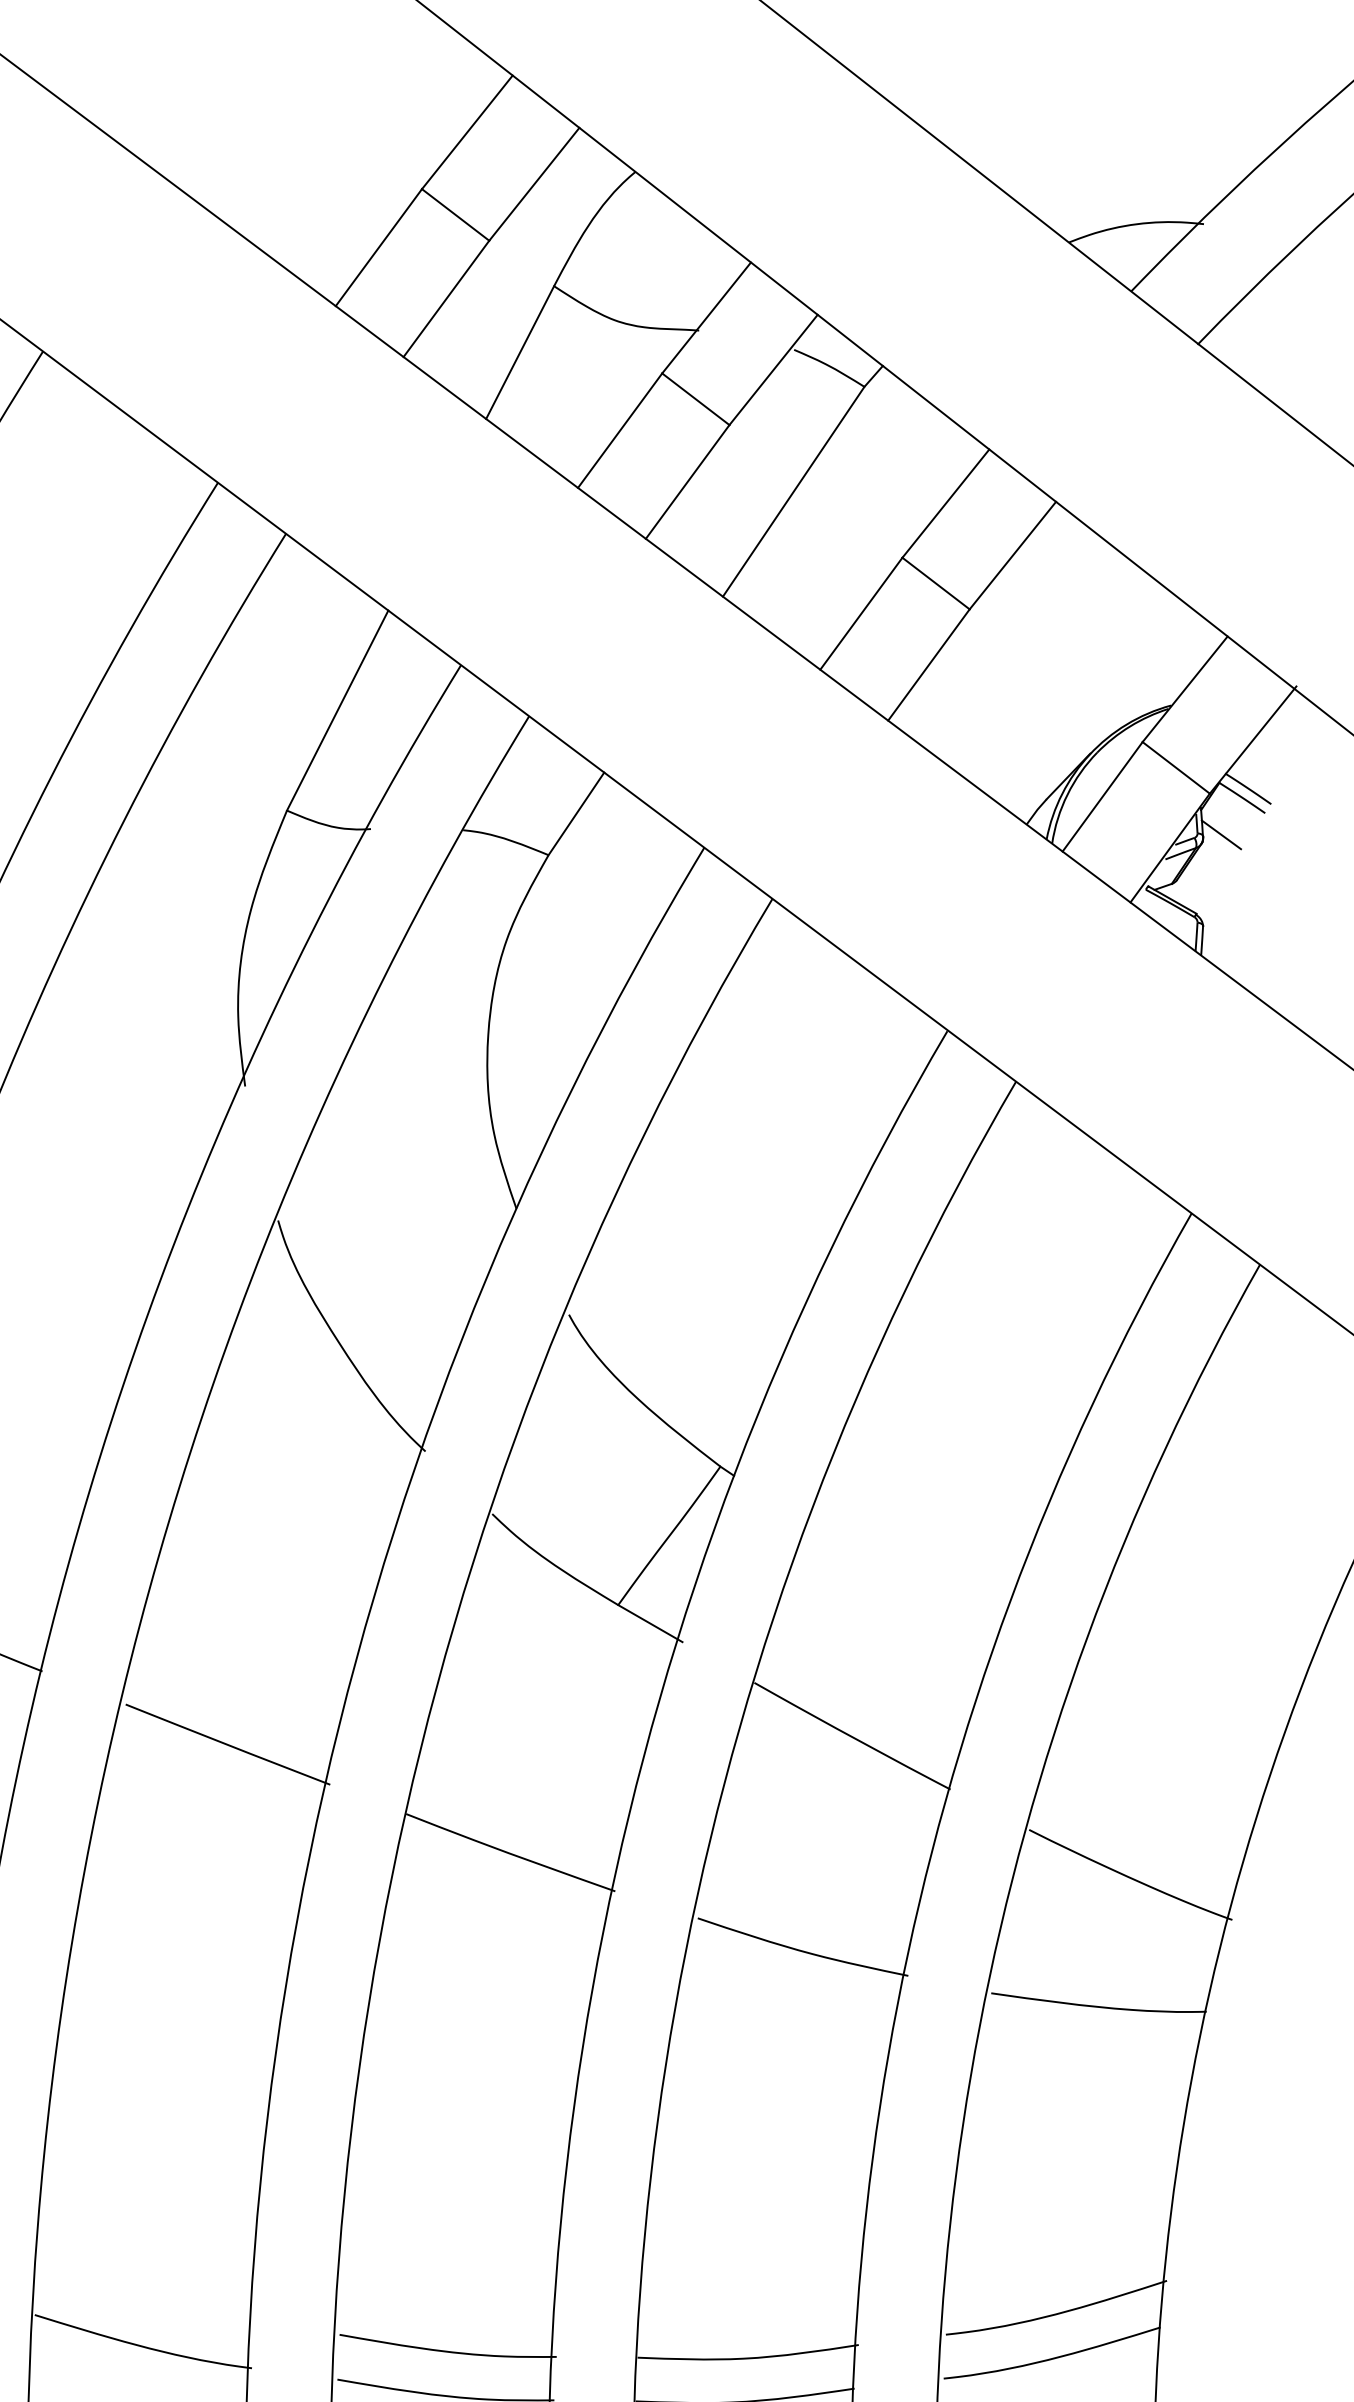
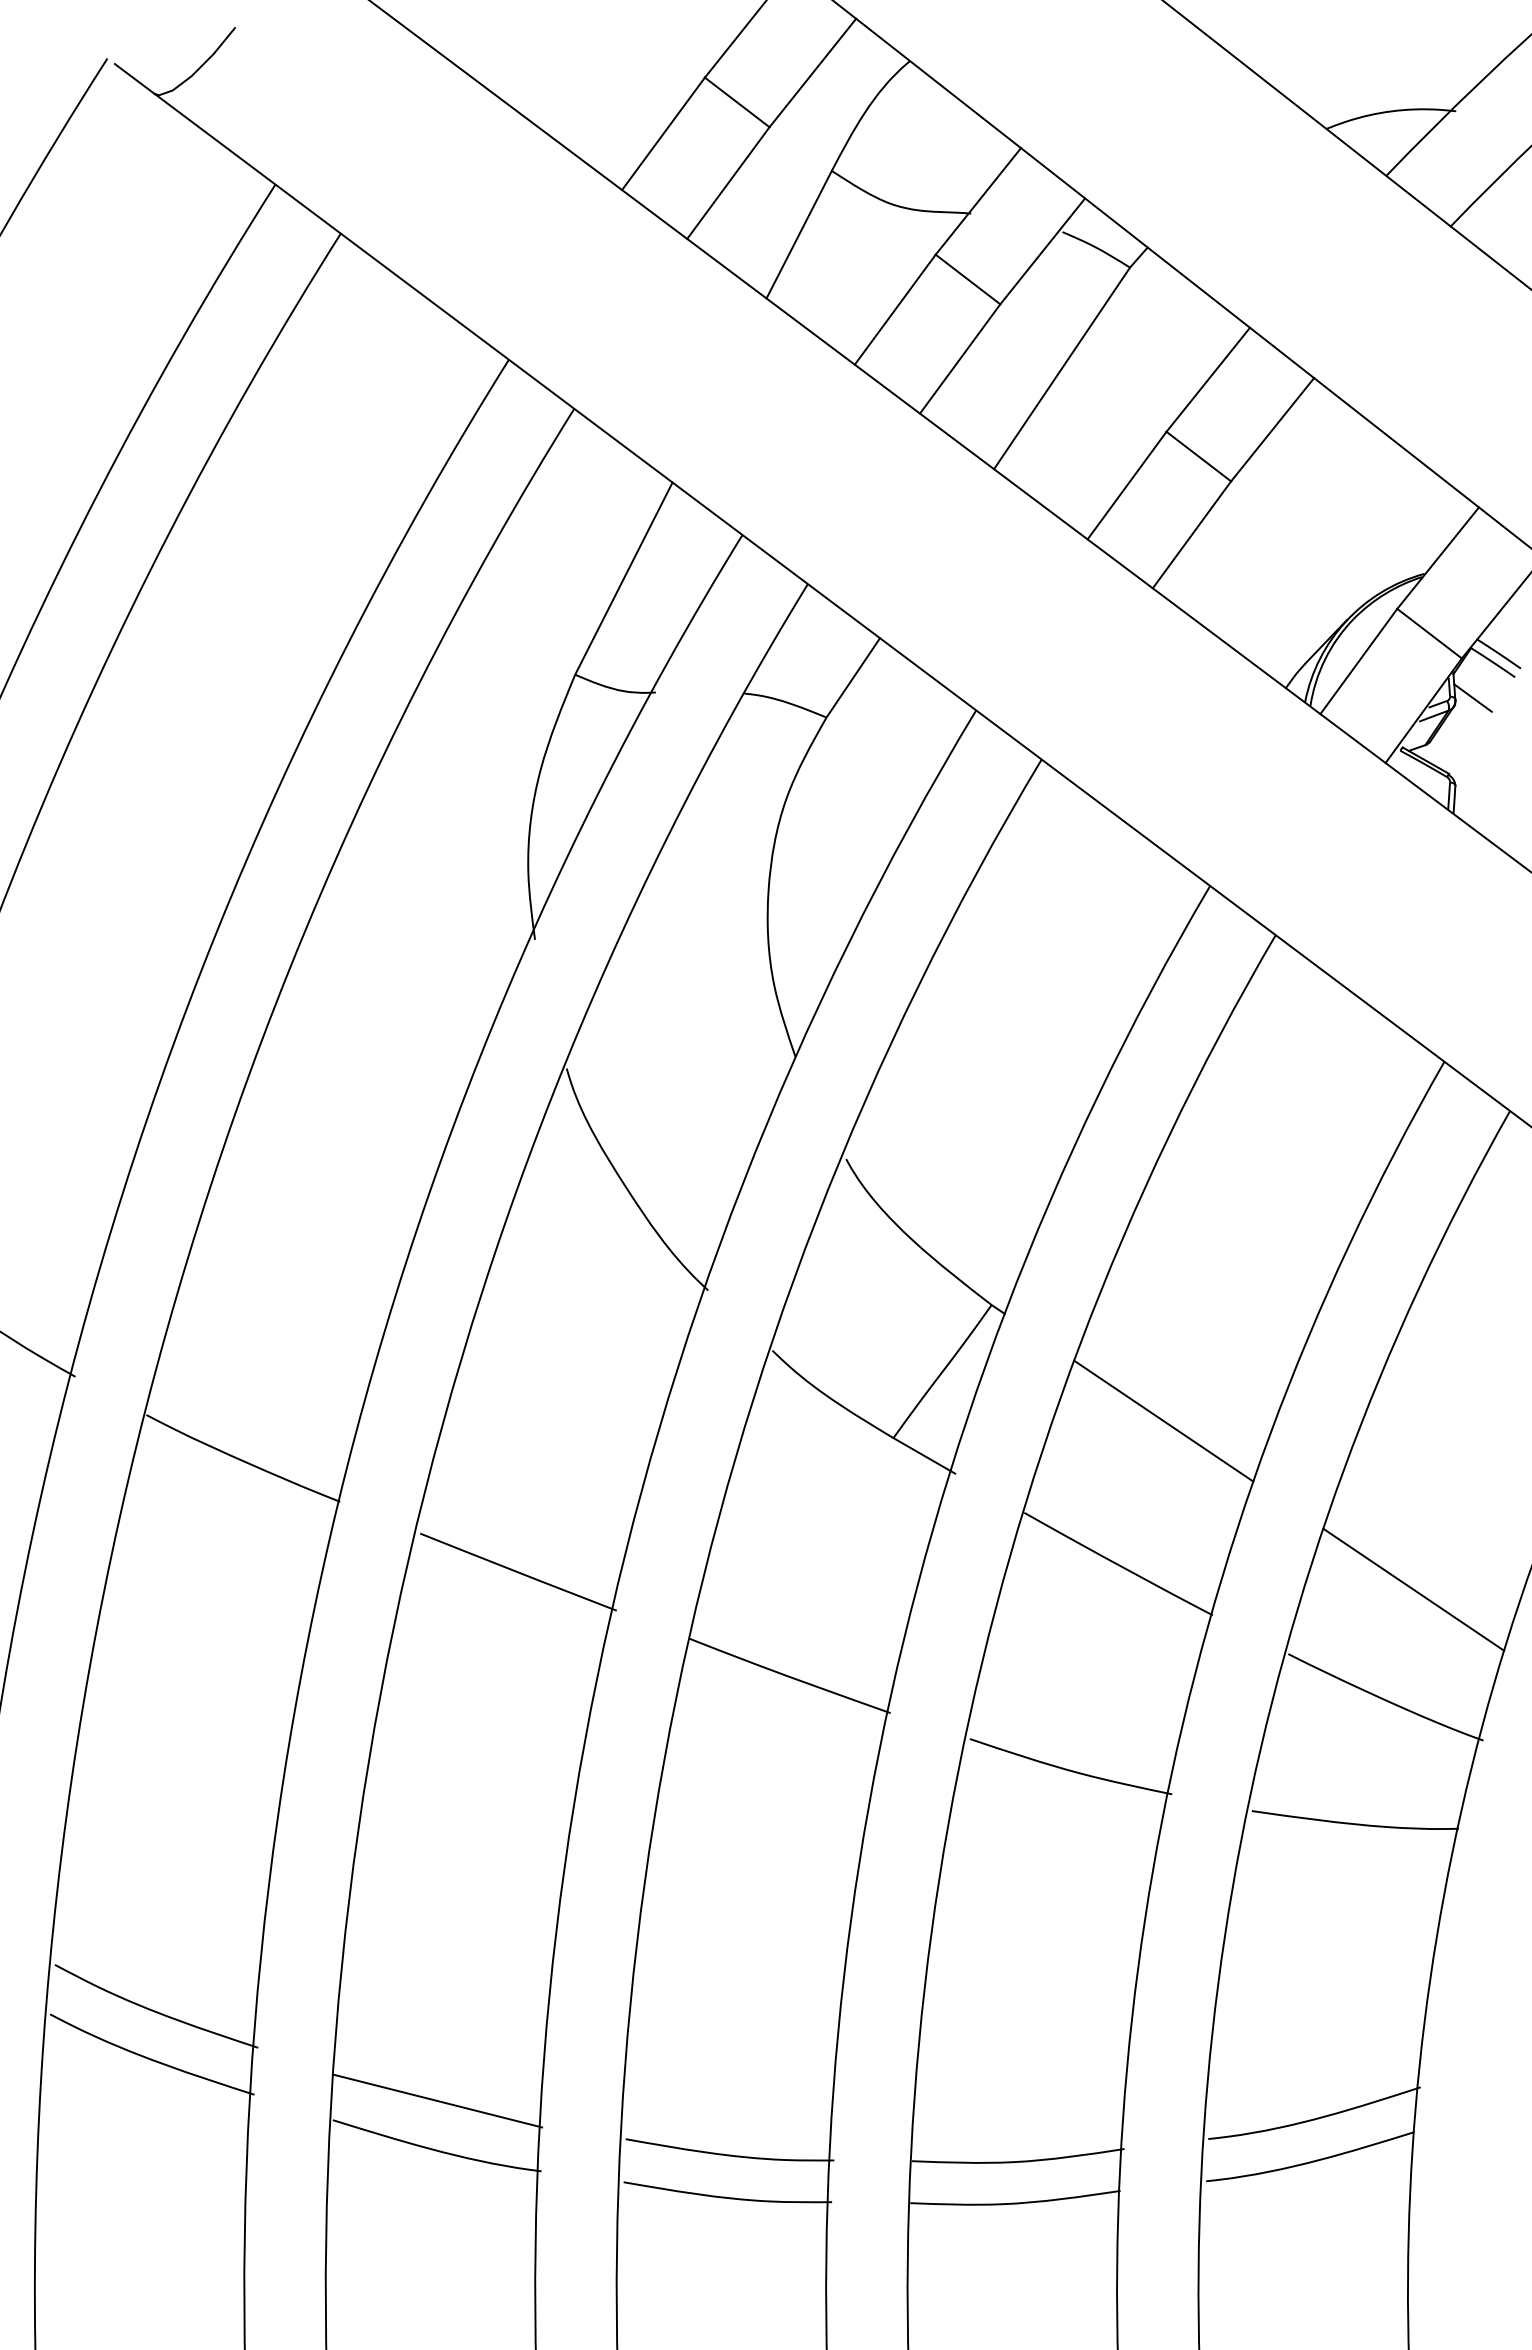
line: (899, 1586) -> (1163, 1420), added
line: (1159, 1762) -> (1413, 1589), added
line: (143, 2294) -> (437, 2100), added

